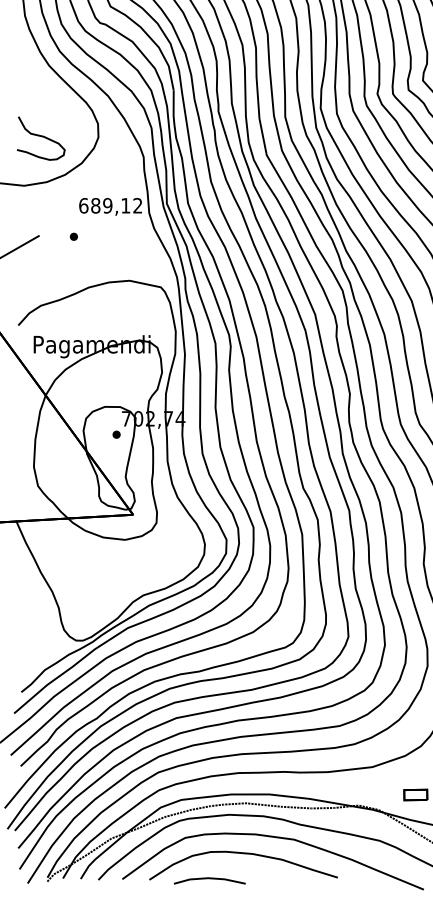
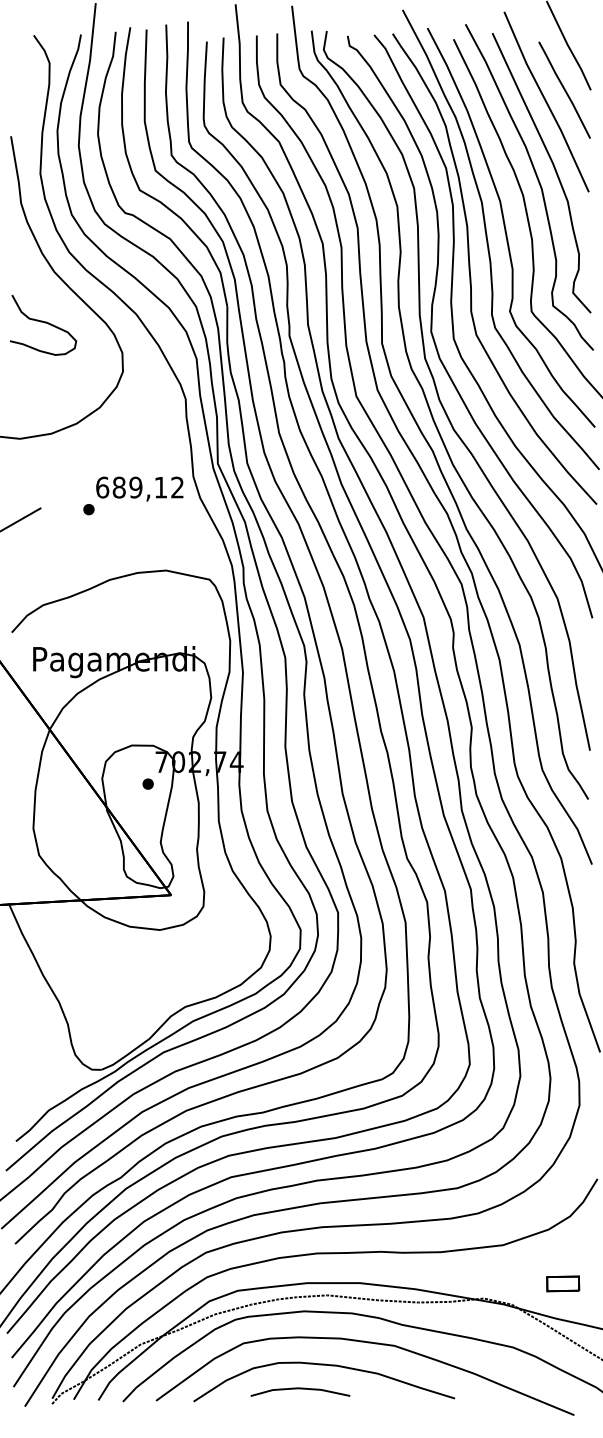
curve: (41, 137) -> (44, 323), moved
text: (110, 206) -> (139, 488), moved
line: (209, 879) -> (300, 1389), moved

